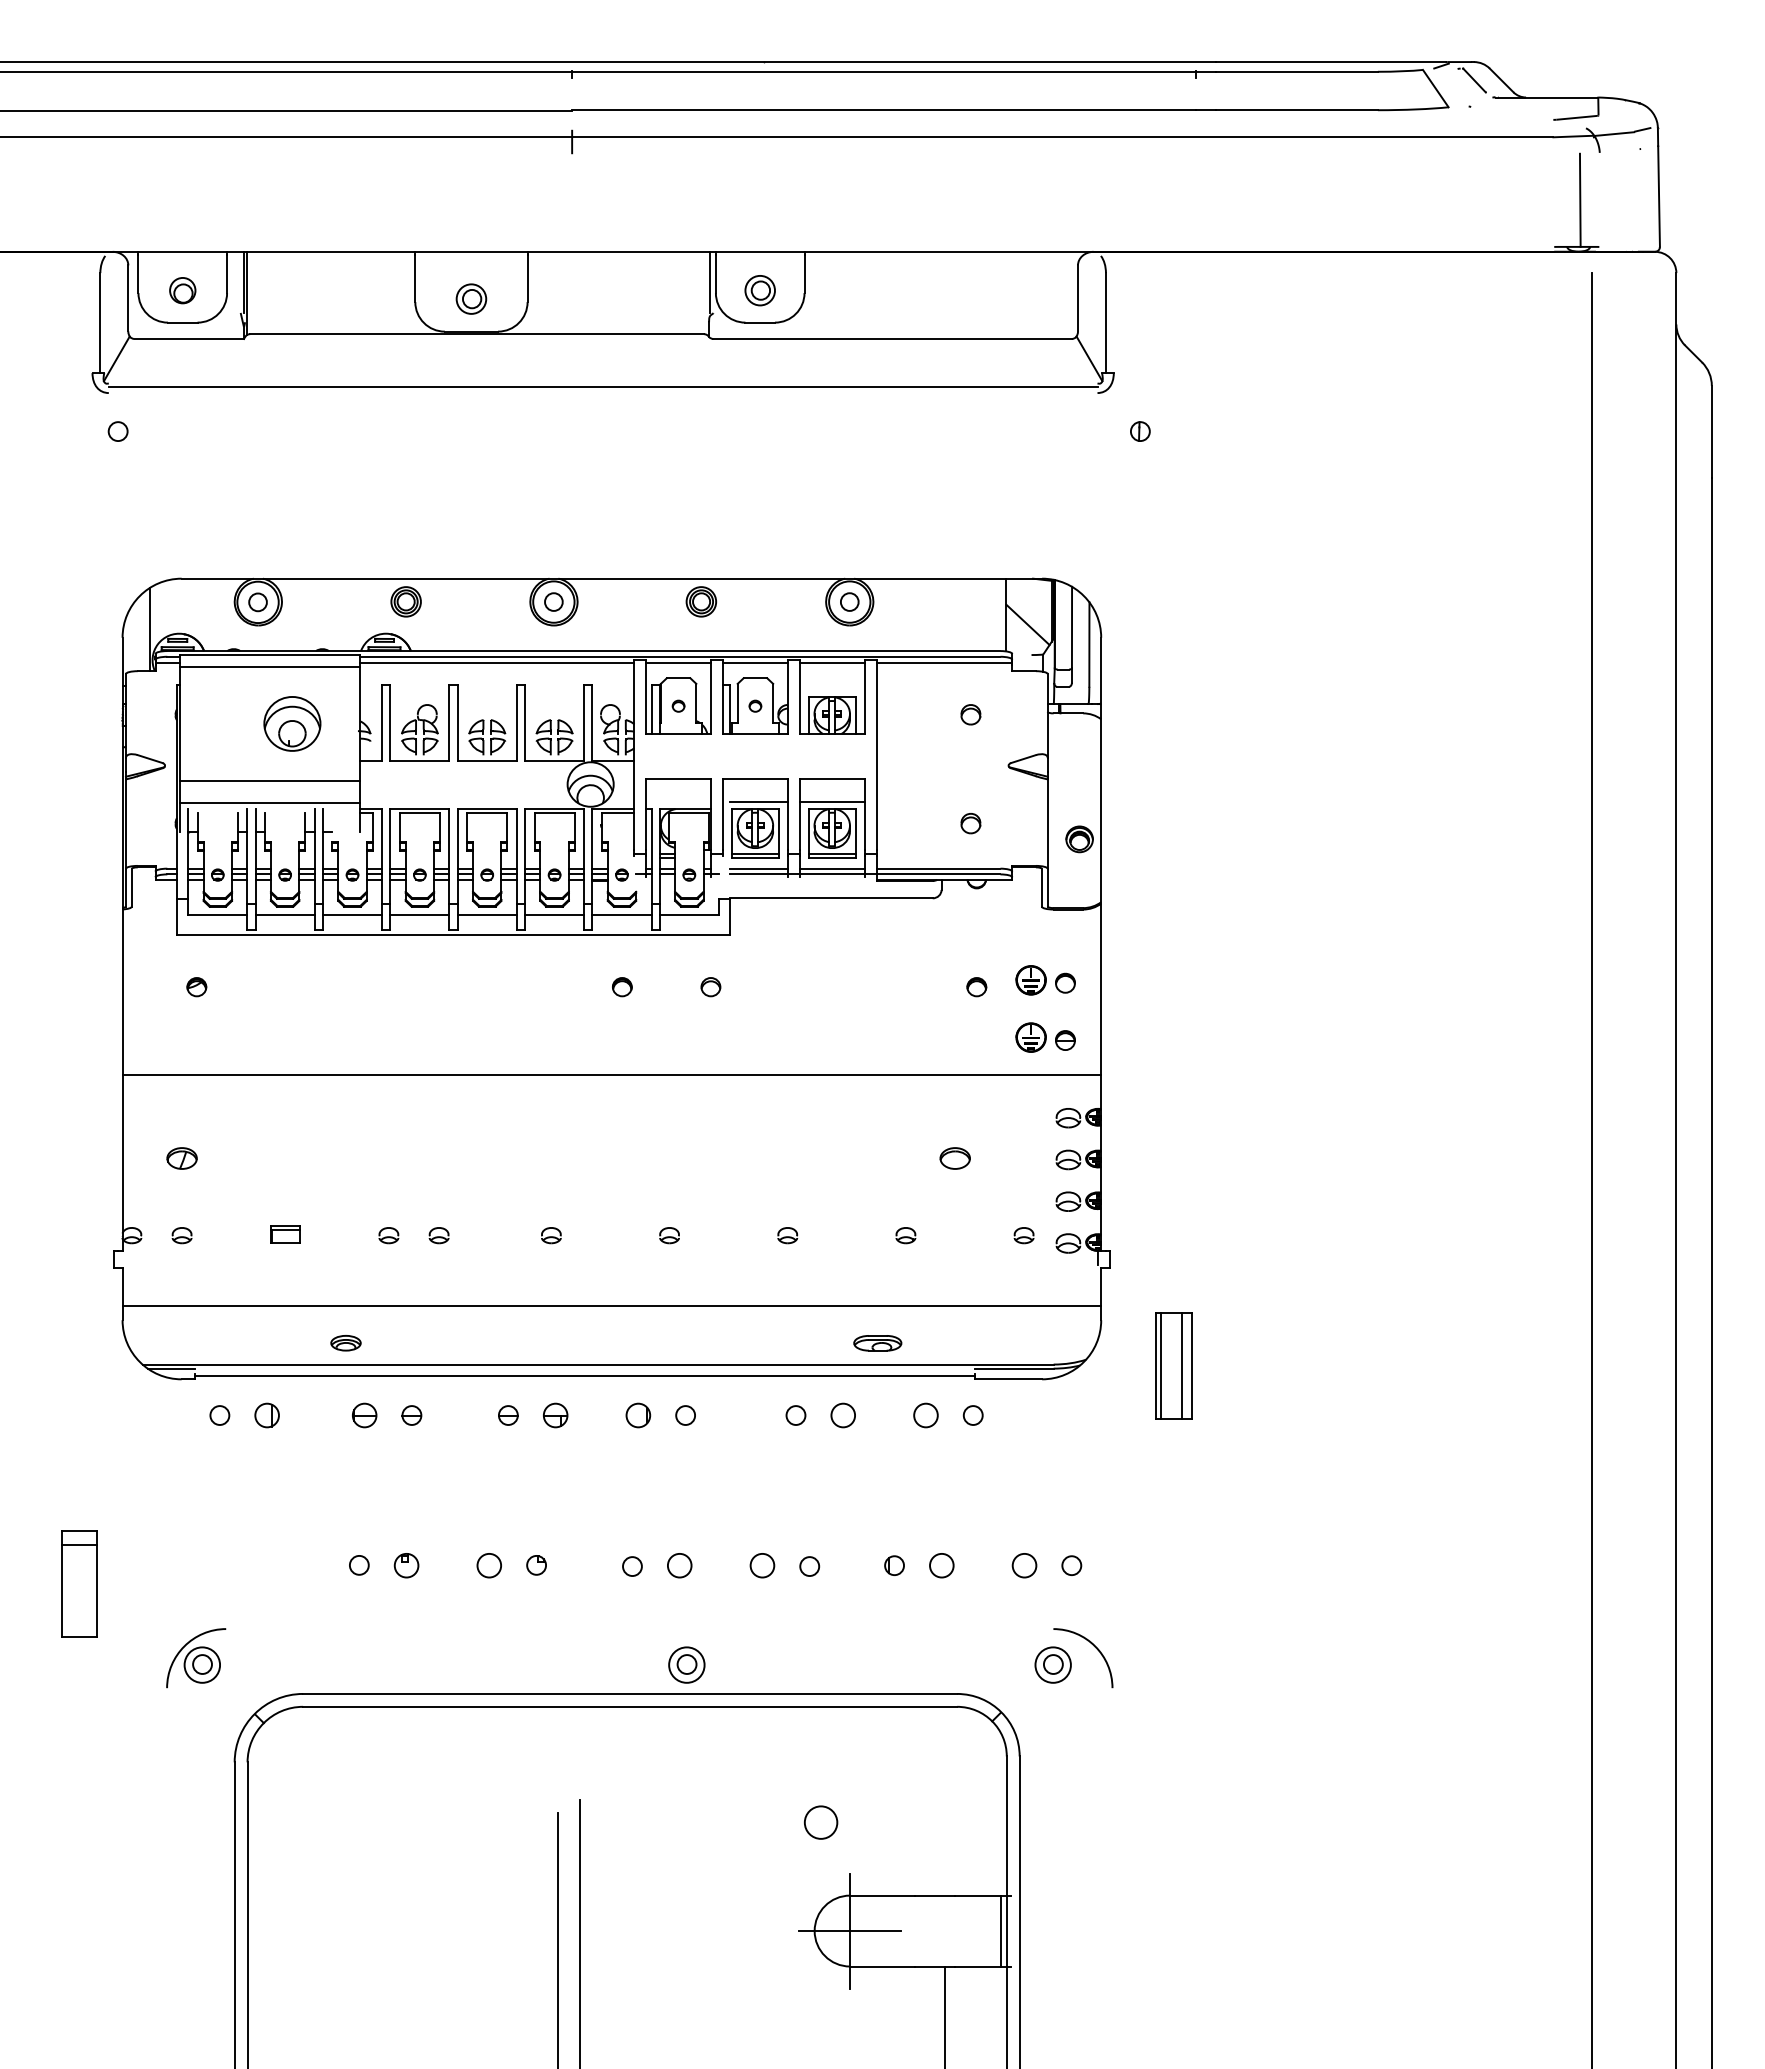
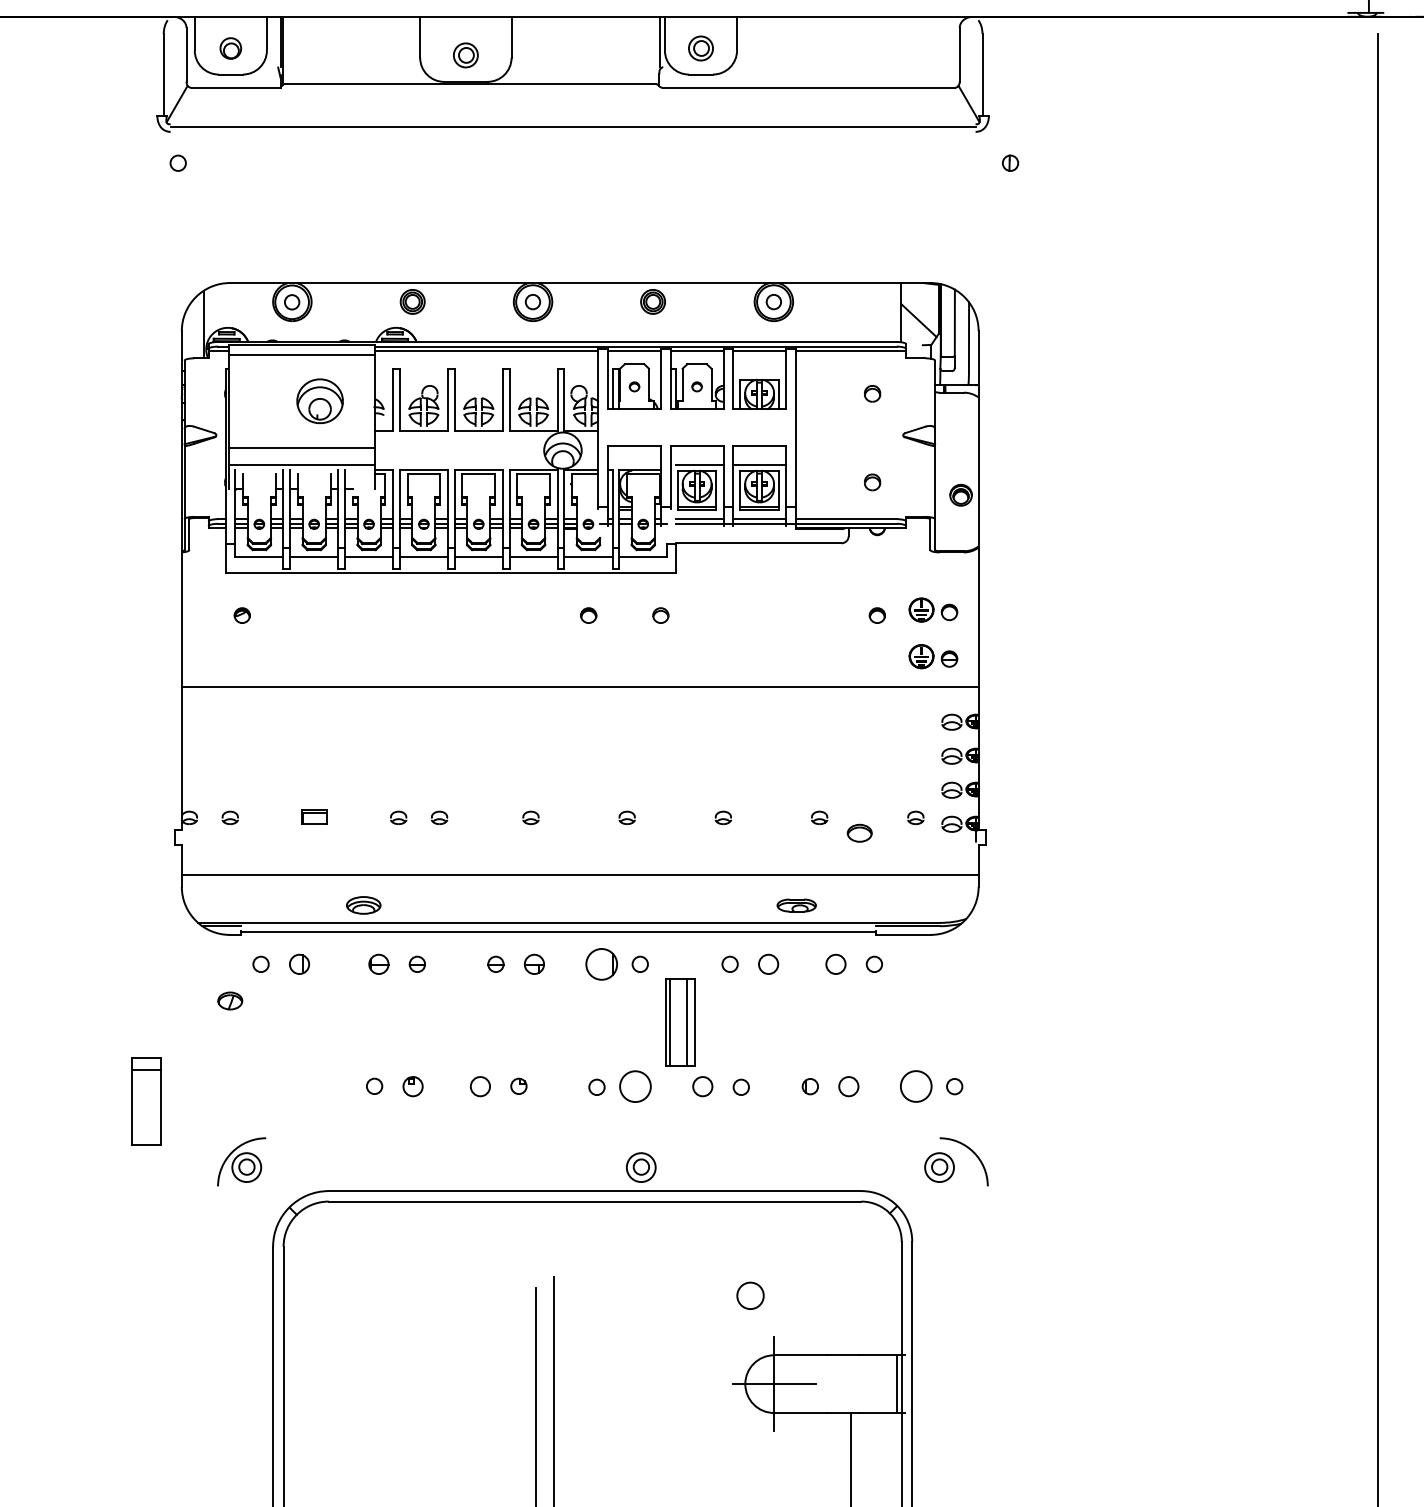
part: (181, 1158) -> (229, 1001), moved
part: (954, 1158) -> (859, 833), moved
part: (345, 1343) -> (363, 905), size x1.4
part: (1173, 1365) -> (680, 1022), moved
part: (638, 1415) -> (601, 964), size x1.6
circle: (679, 1565) -> (635, 1086), size x1.6
circle: (1024, 1565) -> (916, 1086), size x1.6

